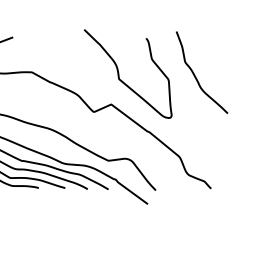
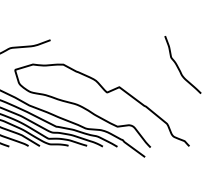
curve: (120, 73) -> (125, 65), removed

